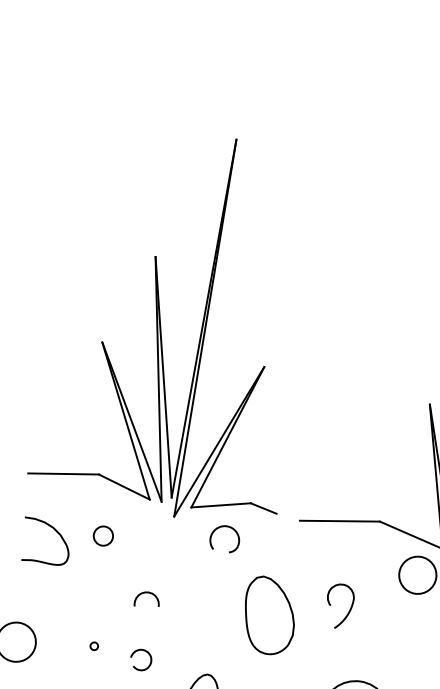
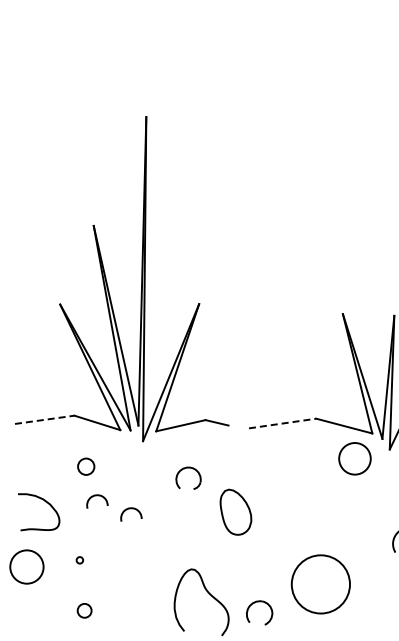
line: (64, 473) -> (45, 419), solid -> dashed
line: (339, 521) -> (282, 423), solid -> dashed
part: (221, 527) -> (184, 469), moved
curve: (55, 531) -> (45, 502), moved
arc: (111, 572) -> (97, 496), added
part: (331, 604) -> (286, 494), removed
part: (269, 616) -> (235, 512), size x0.7
circle: (93, 646) -> (79, 560), moved
part: (140, 651) -> (132, 558), removed

